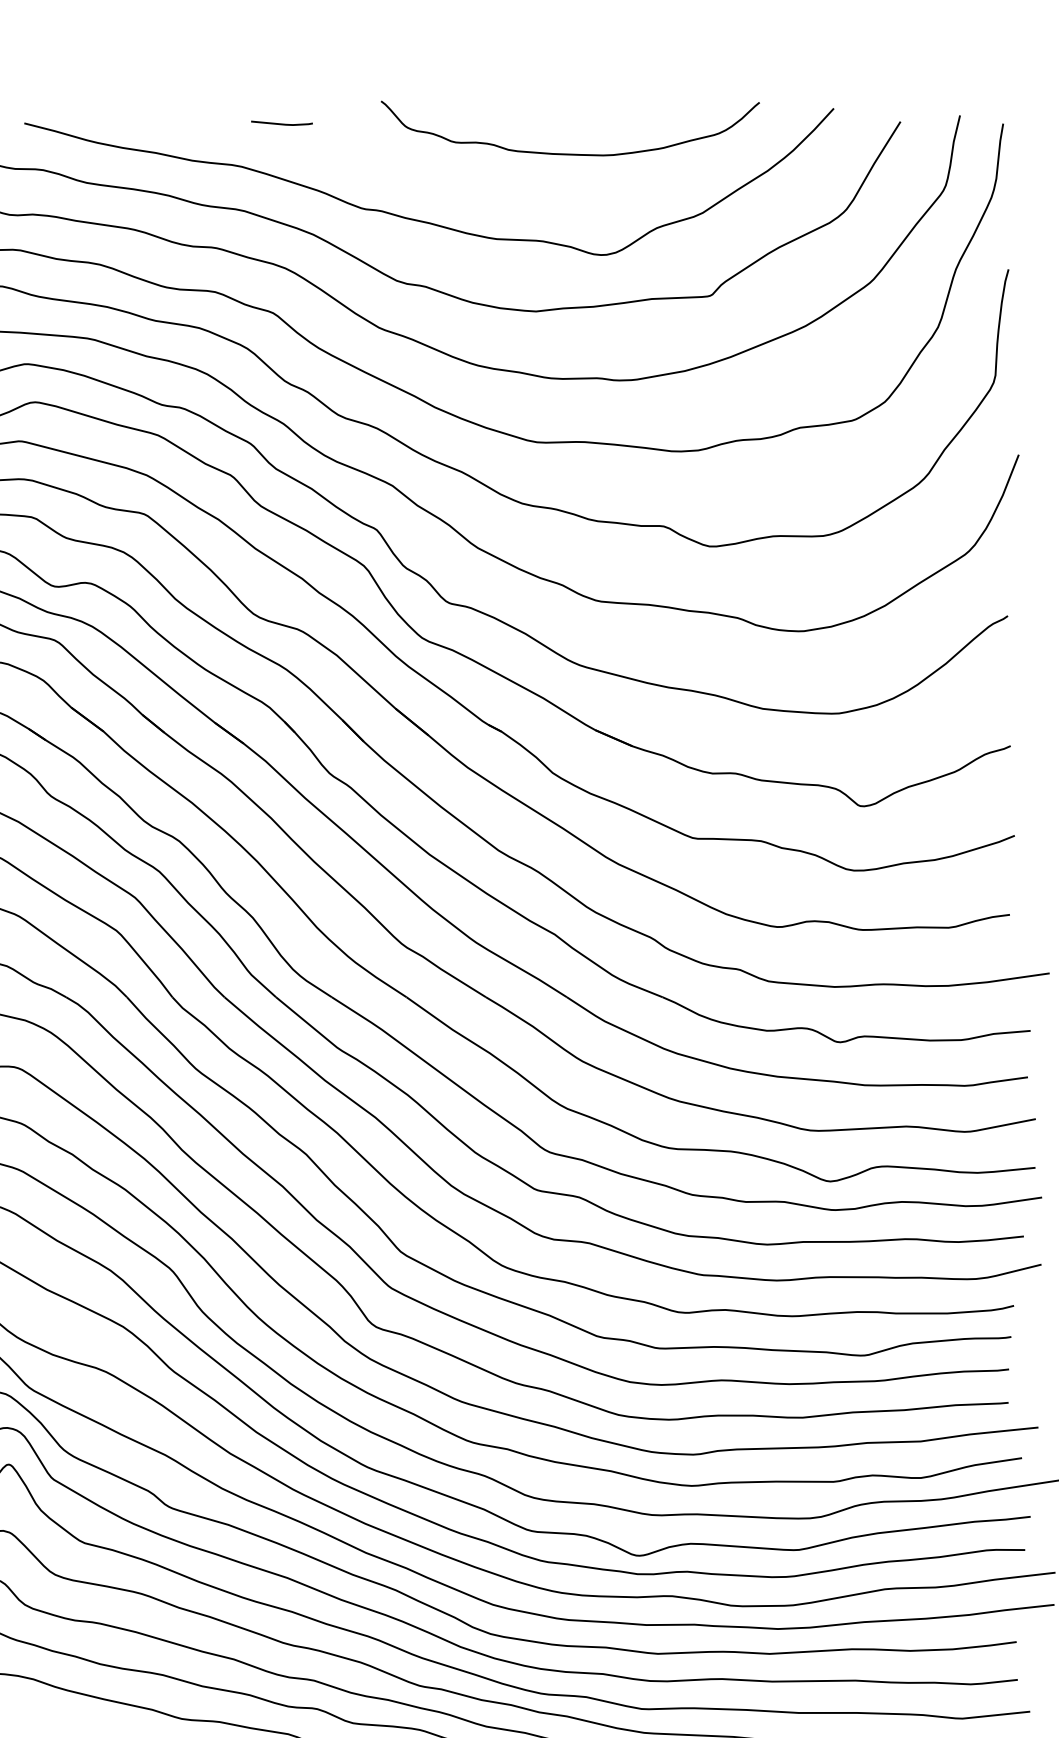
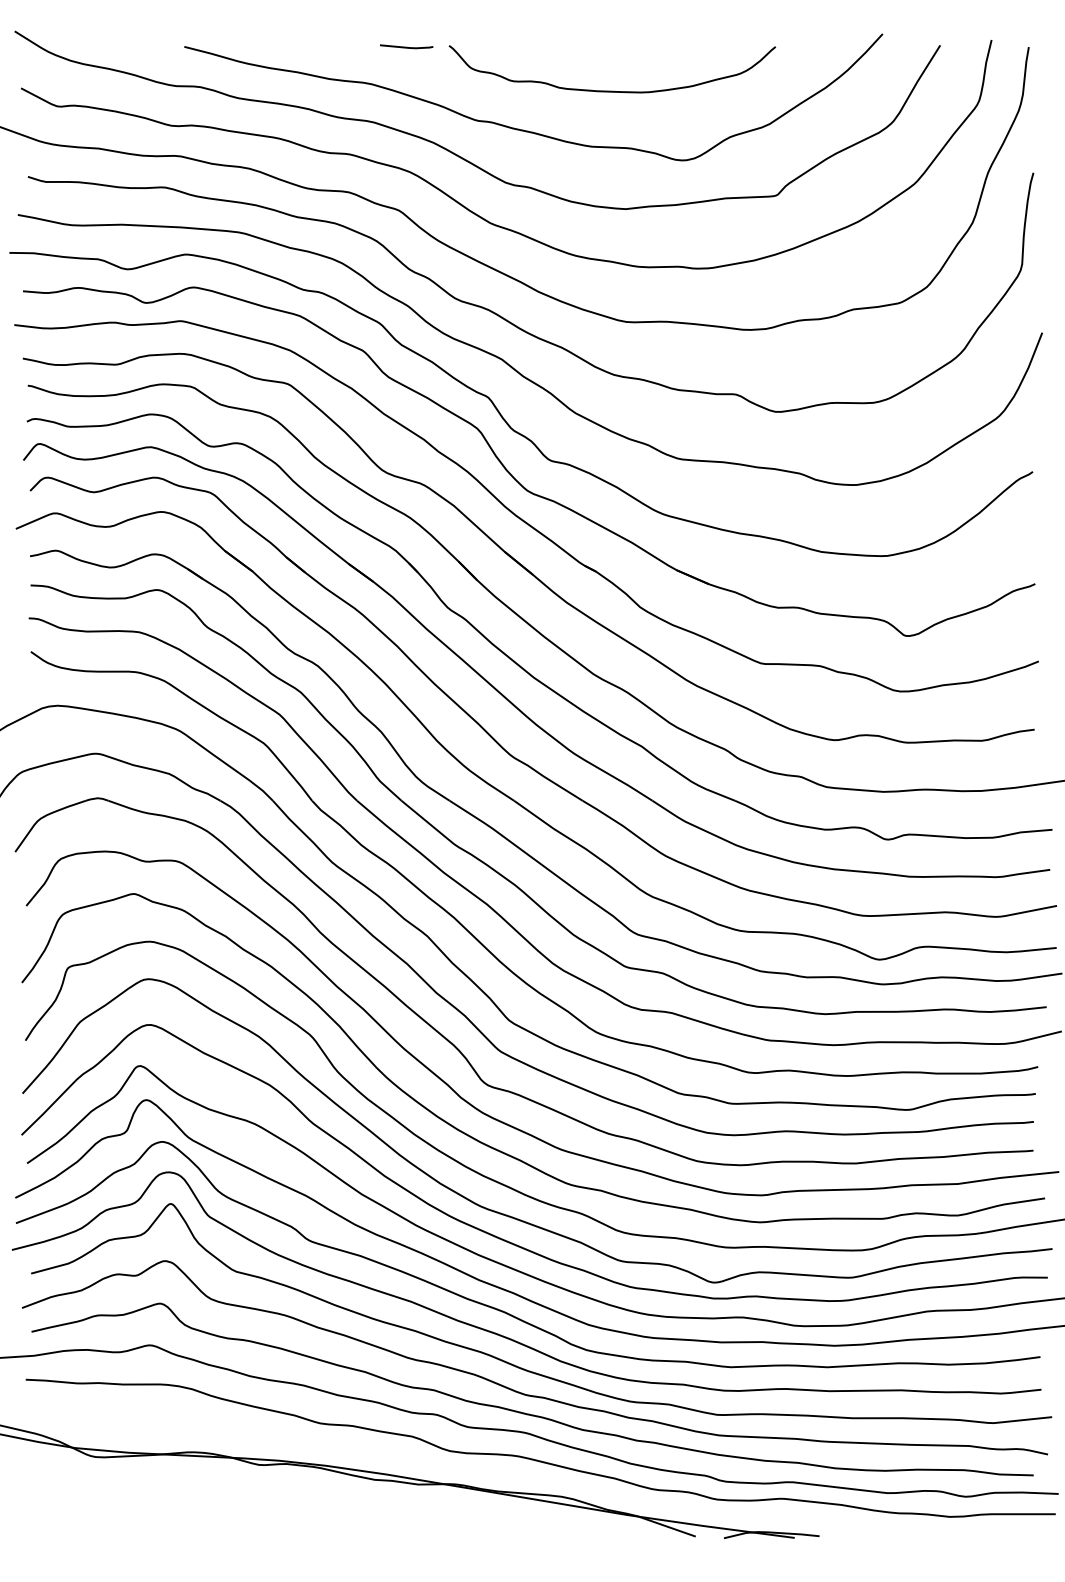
curve: (570, 153) -> (612, 90), moved

